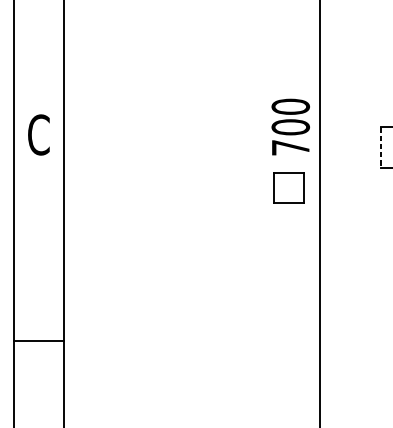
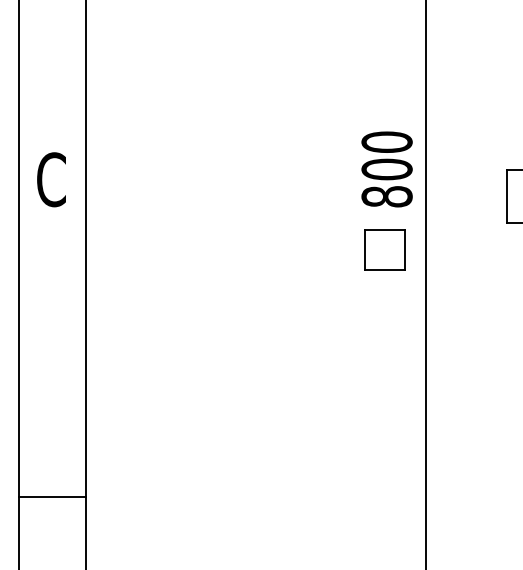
text: (290, 147) -> (386, 196), 700 -> 800
line: (380, 147) -> (506, 196), dashed -> solid
line: (38, 340) -> (51, 496), moved

